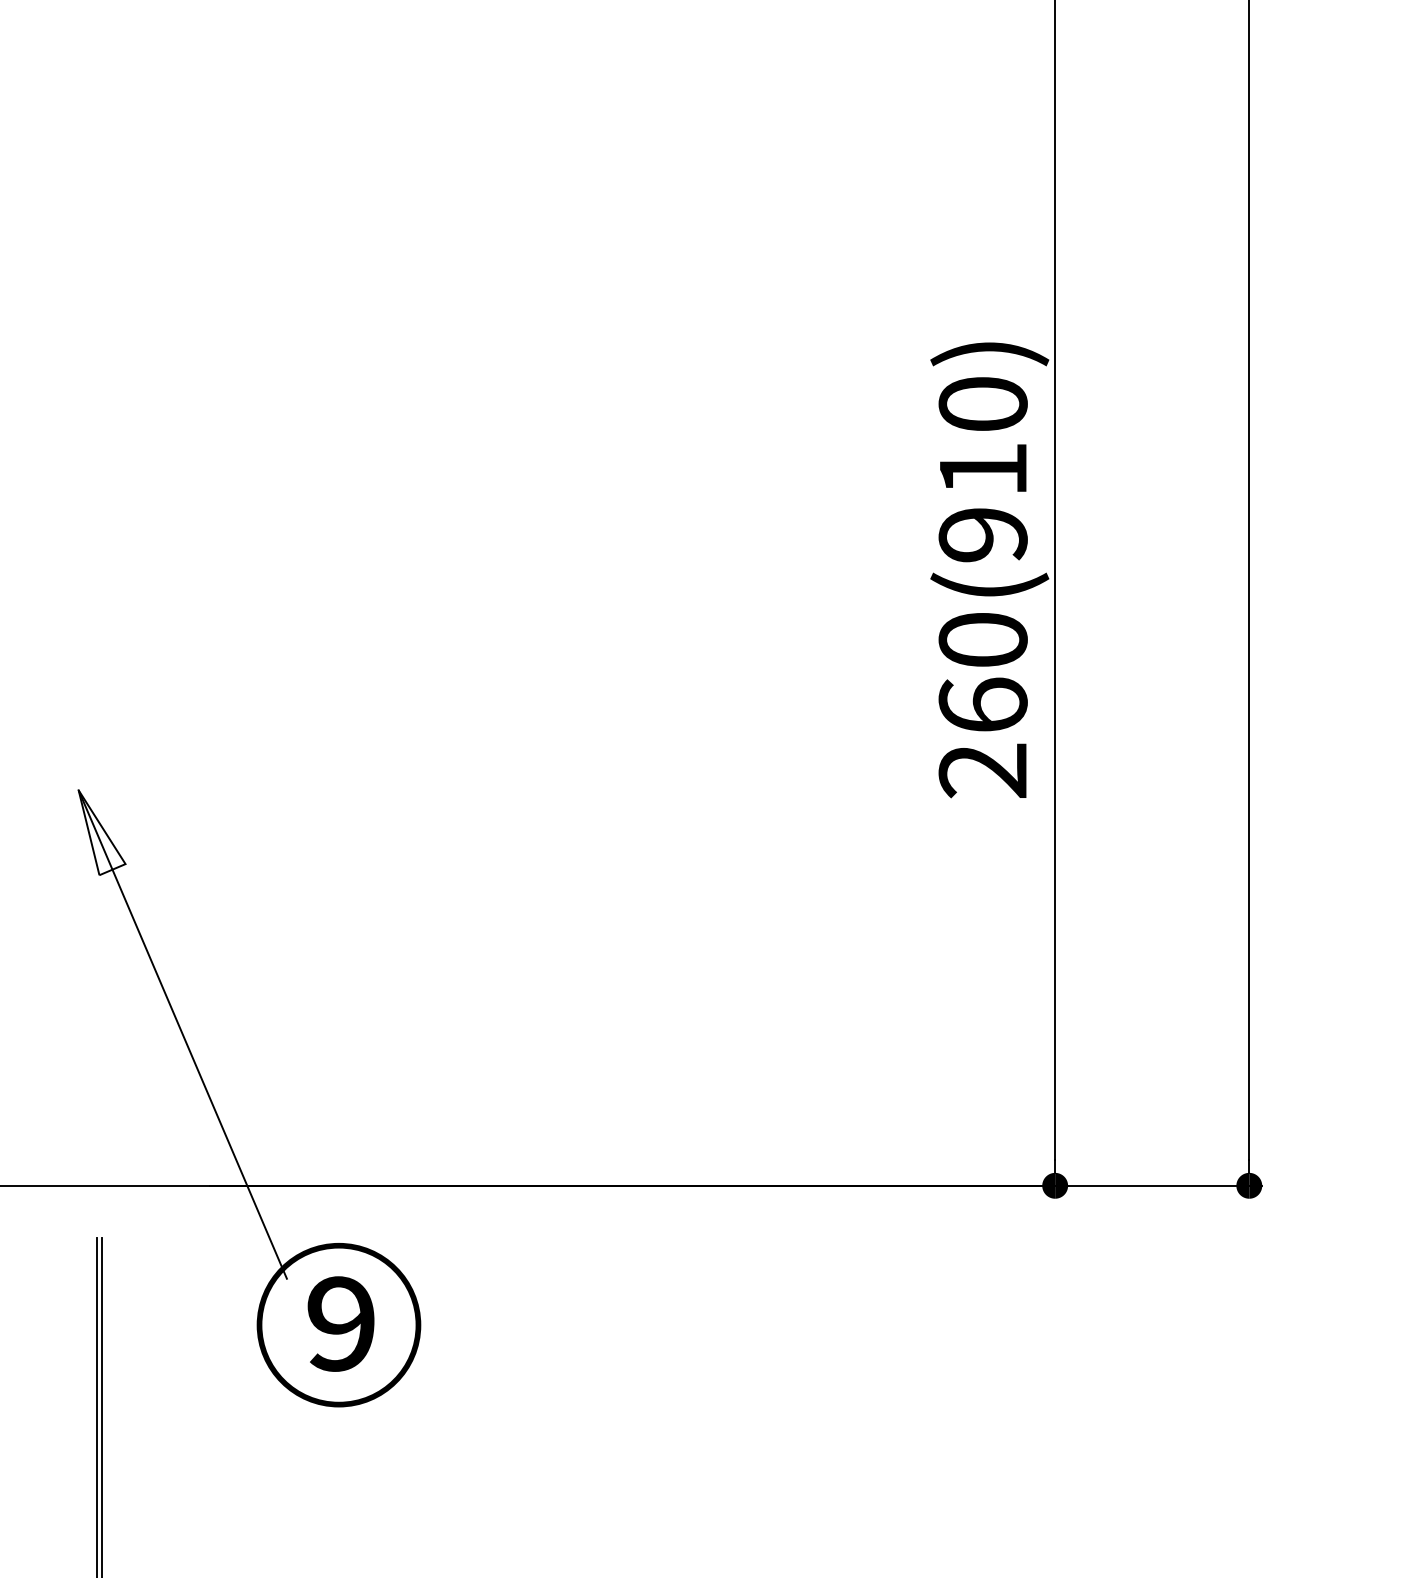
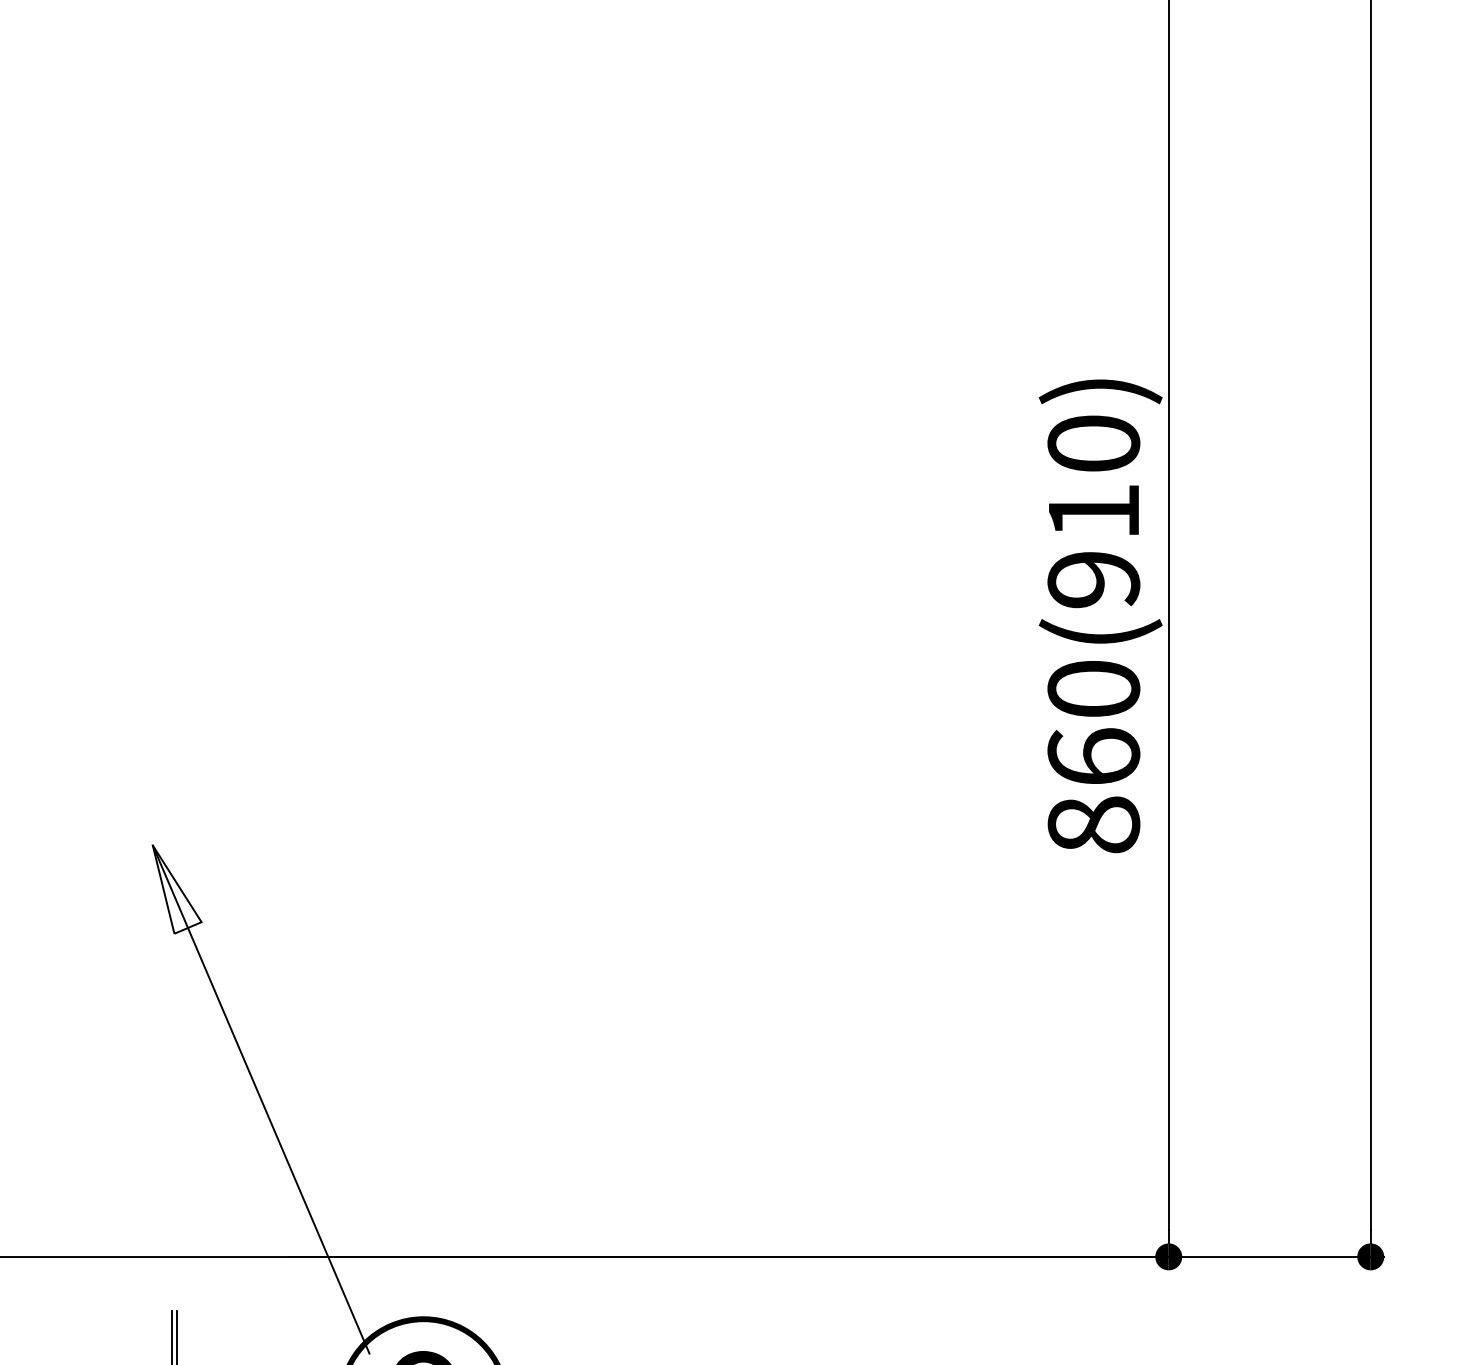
text: (982, 770) -> (1093, 824), 260(910) -> 860(910)

